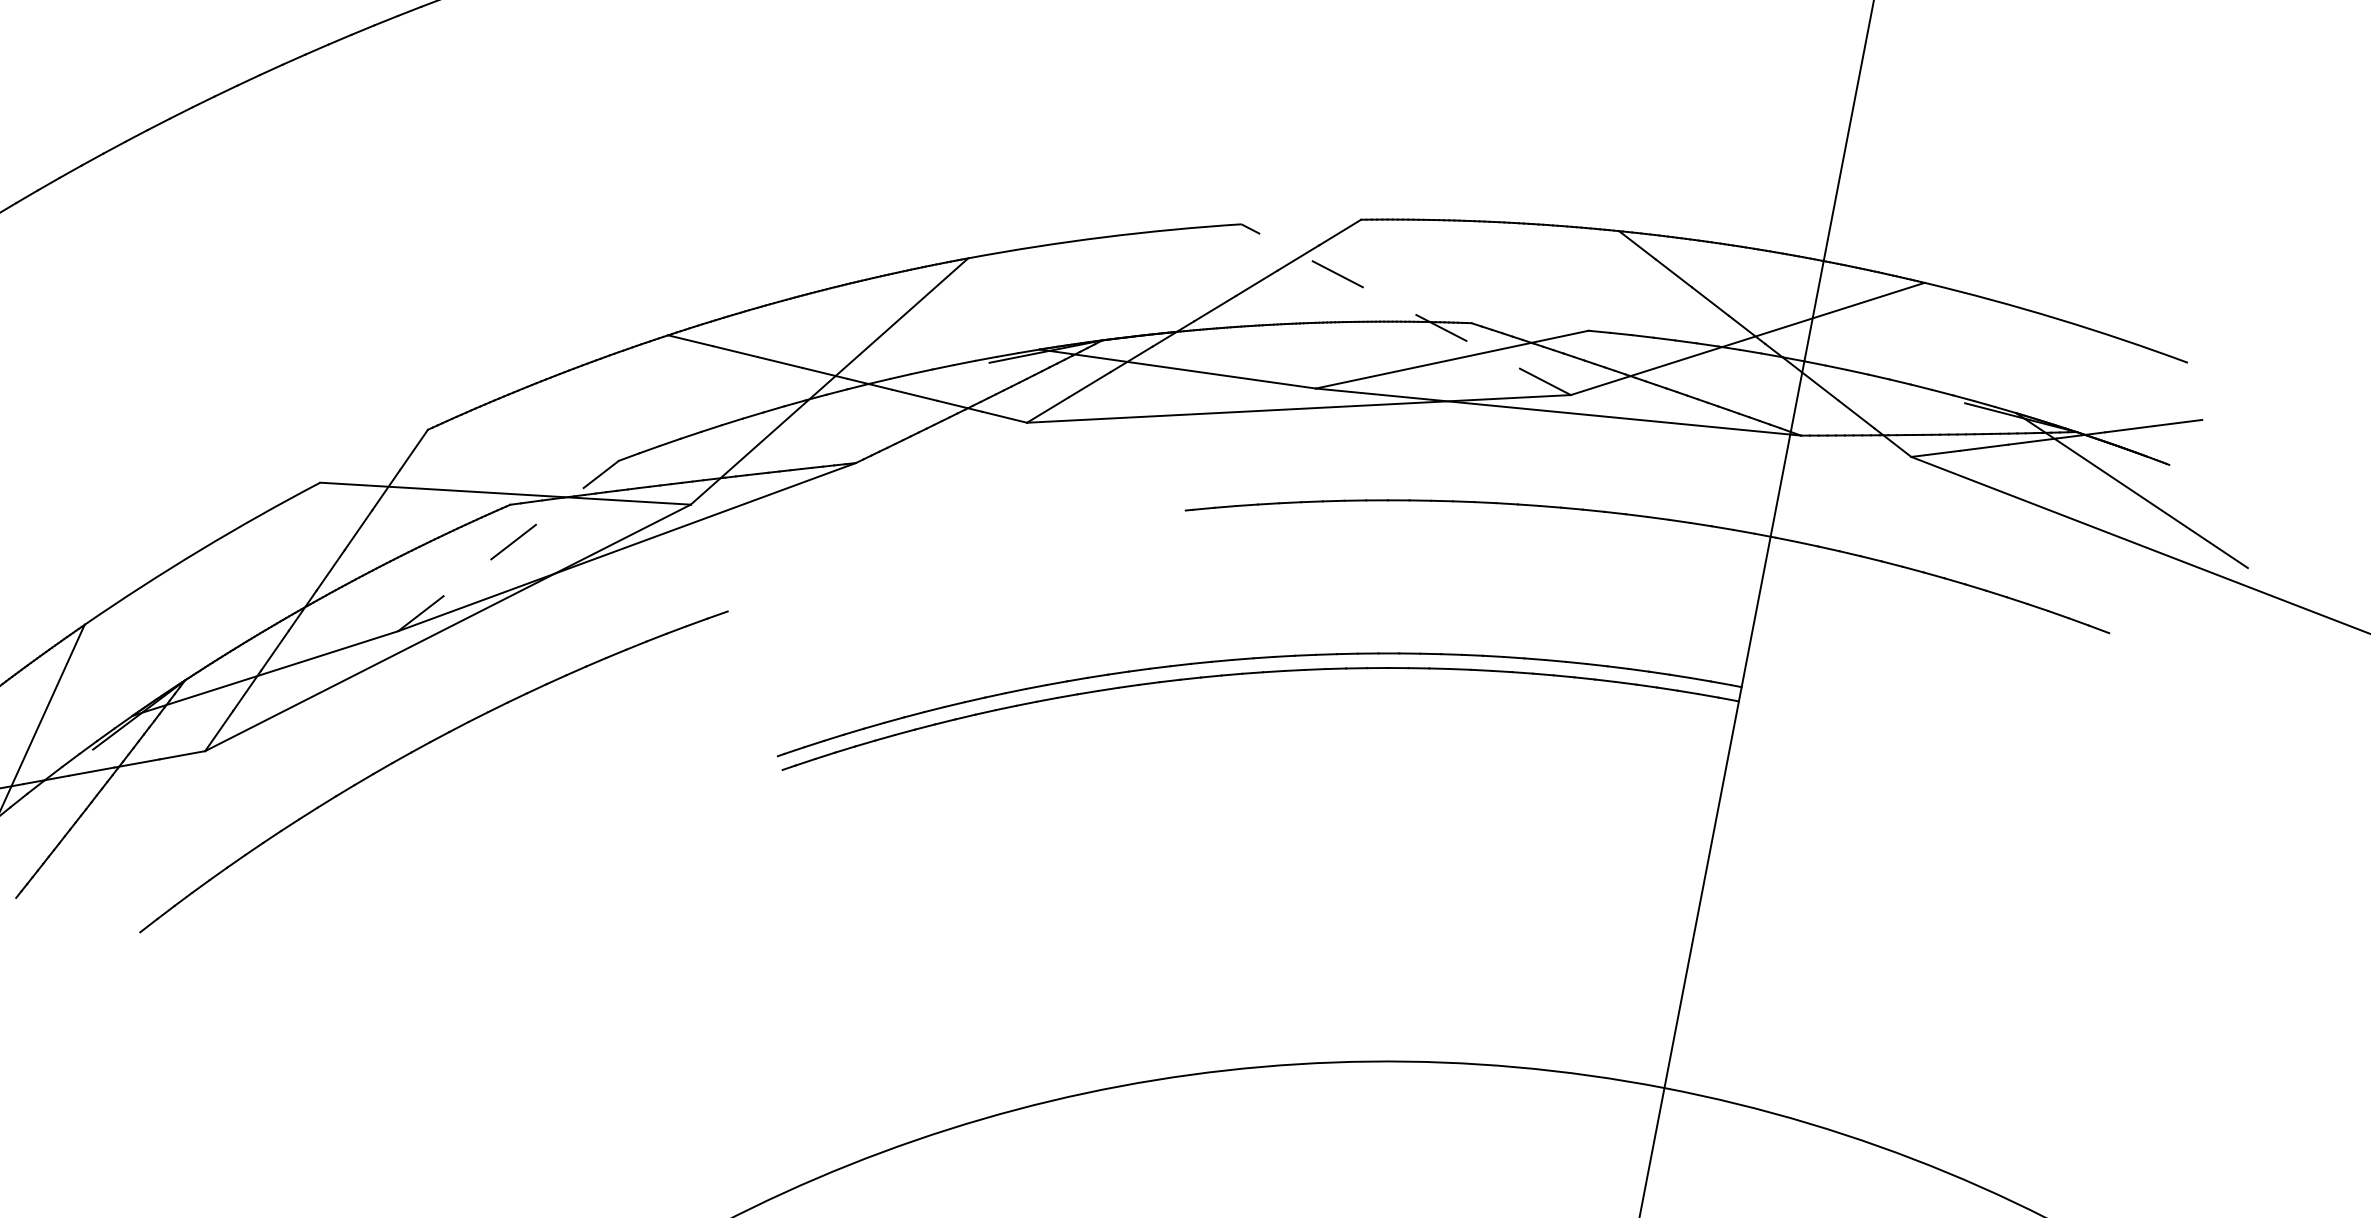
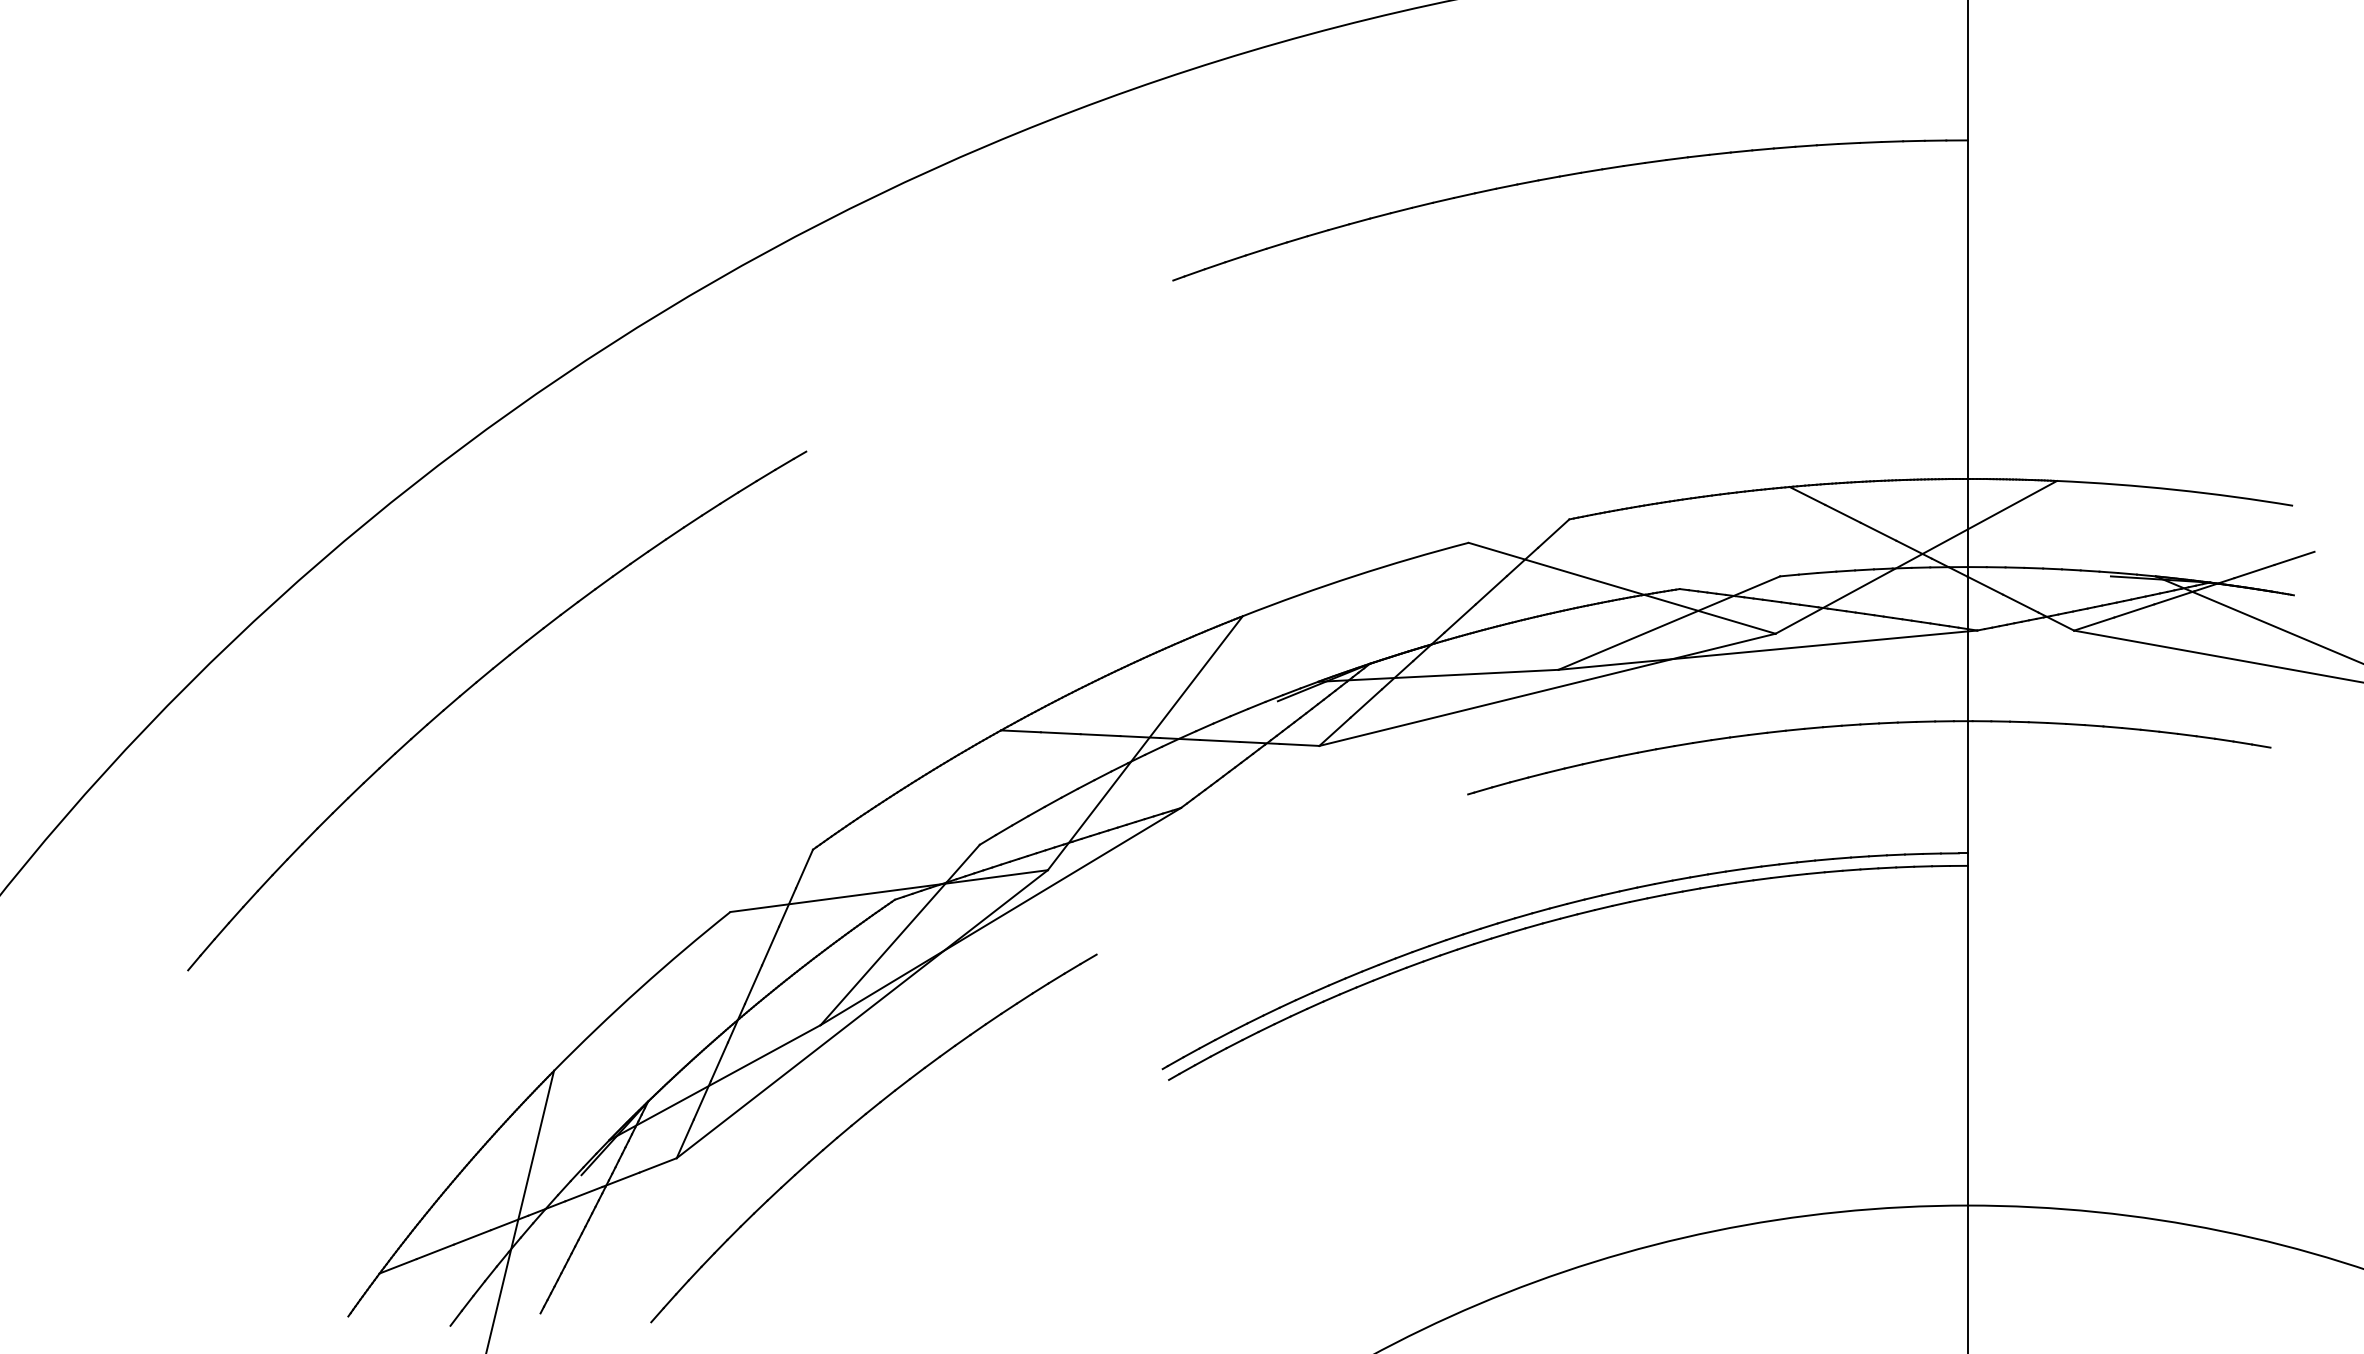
line: (1405, 309) -> (1621, 588), dashed -> solid
line: (508, 545) -> (900, 934), dashed -> solid

